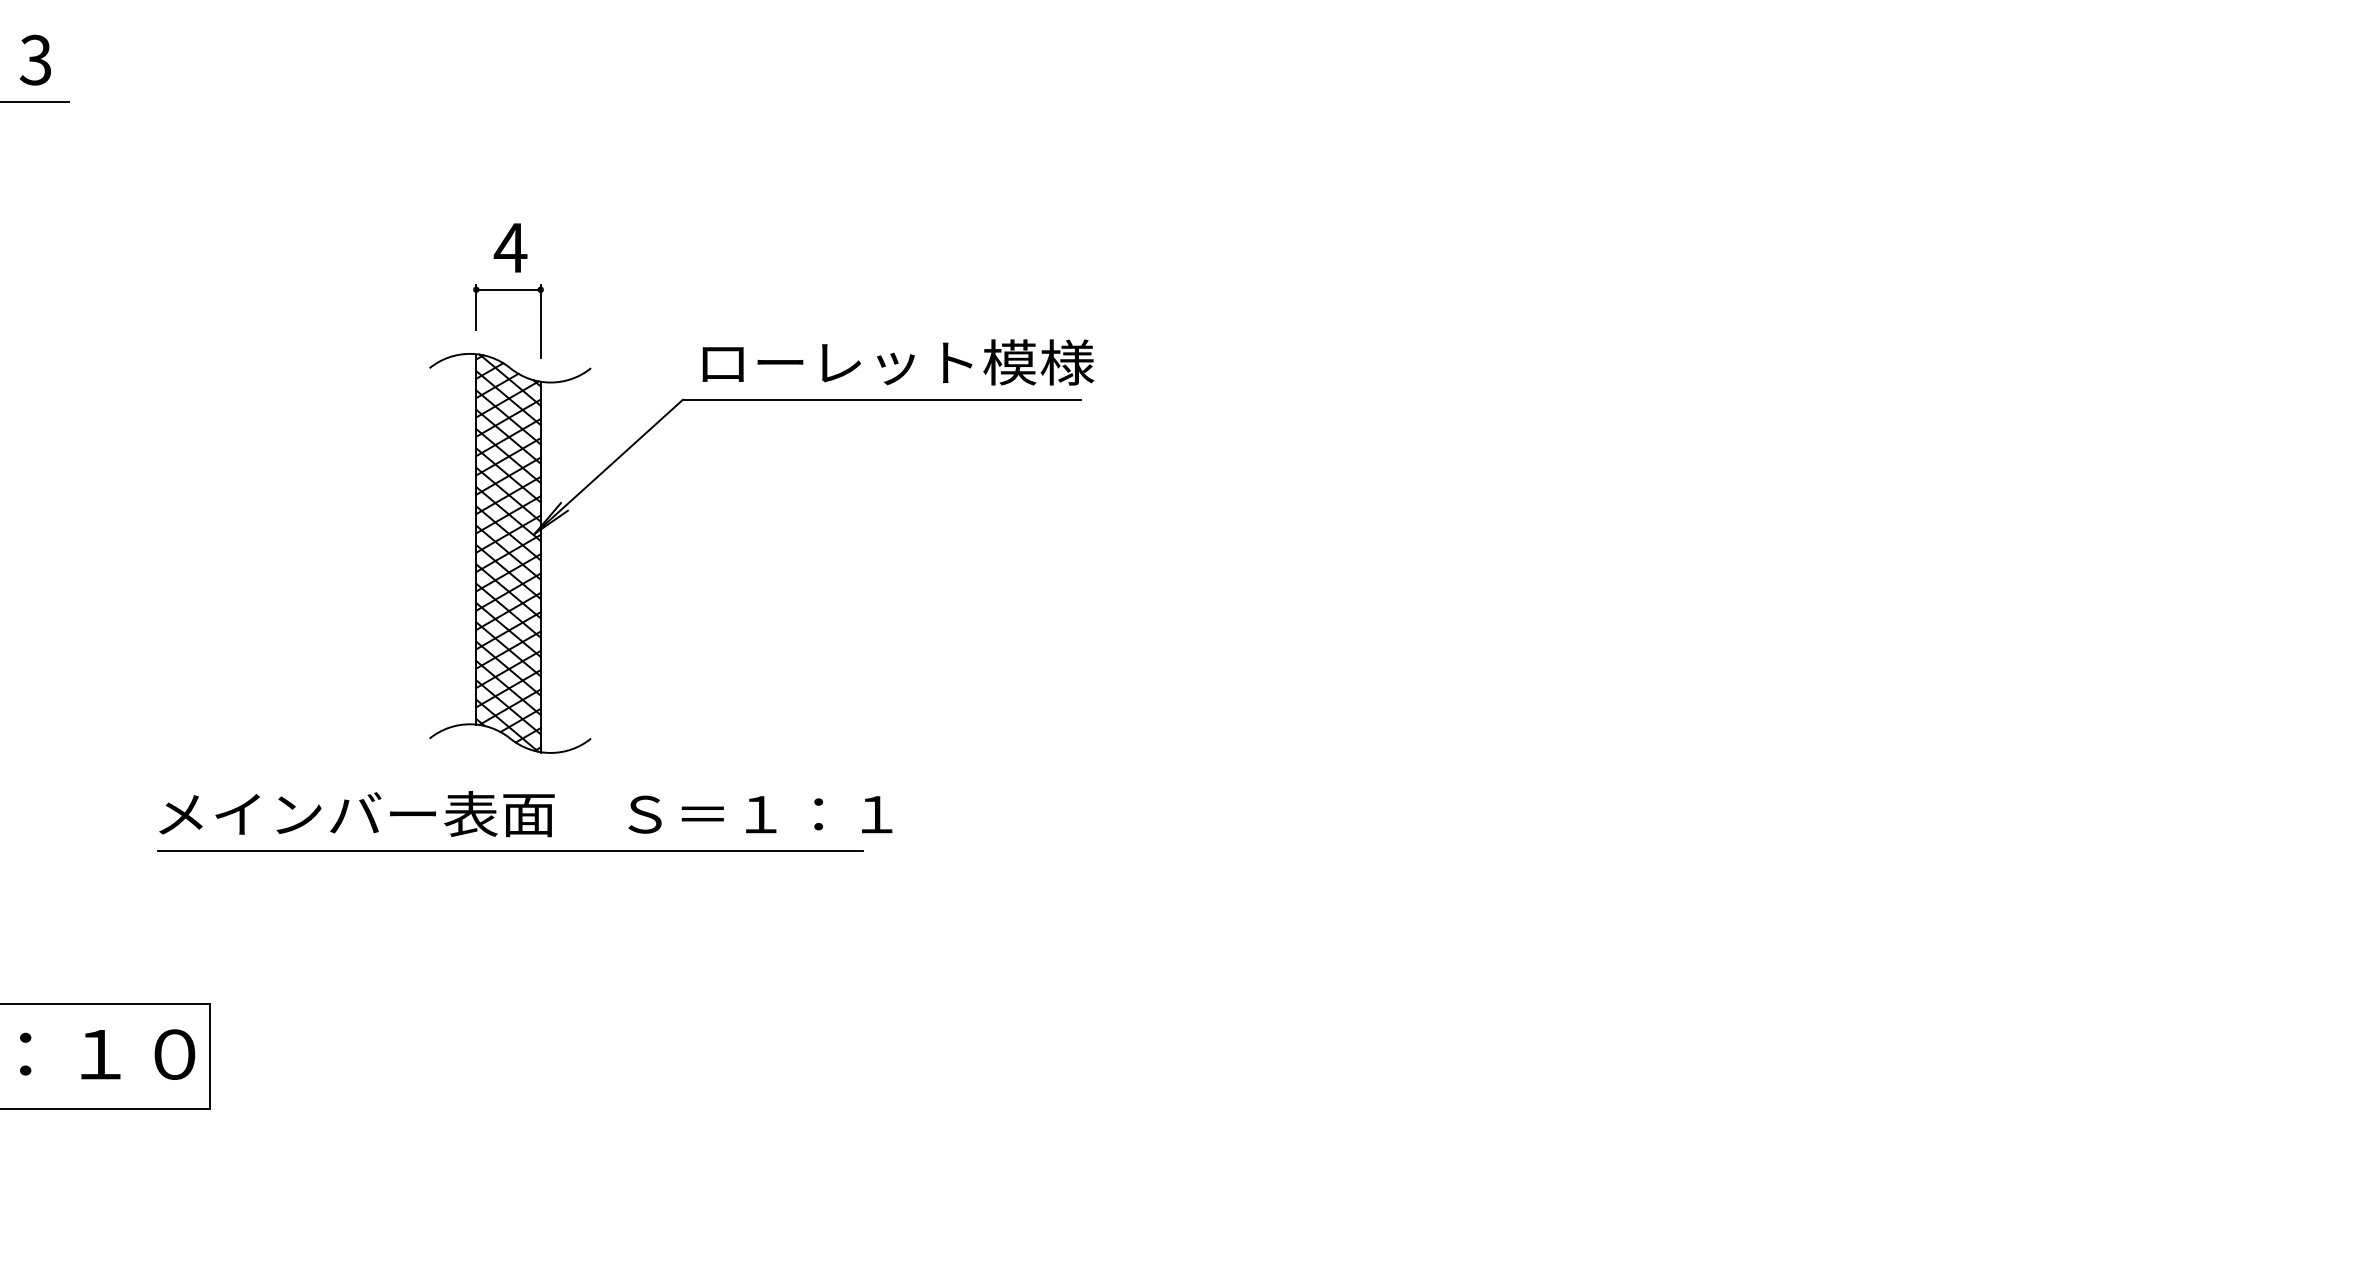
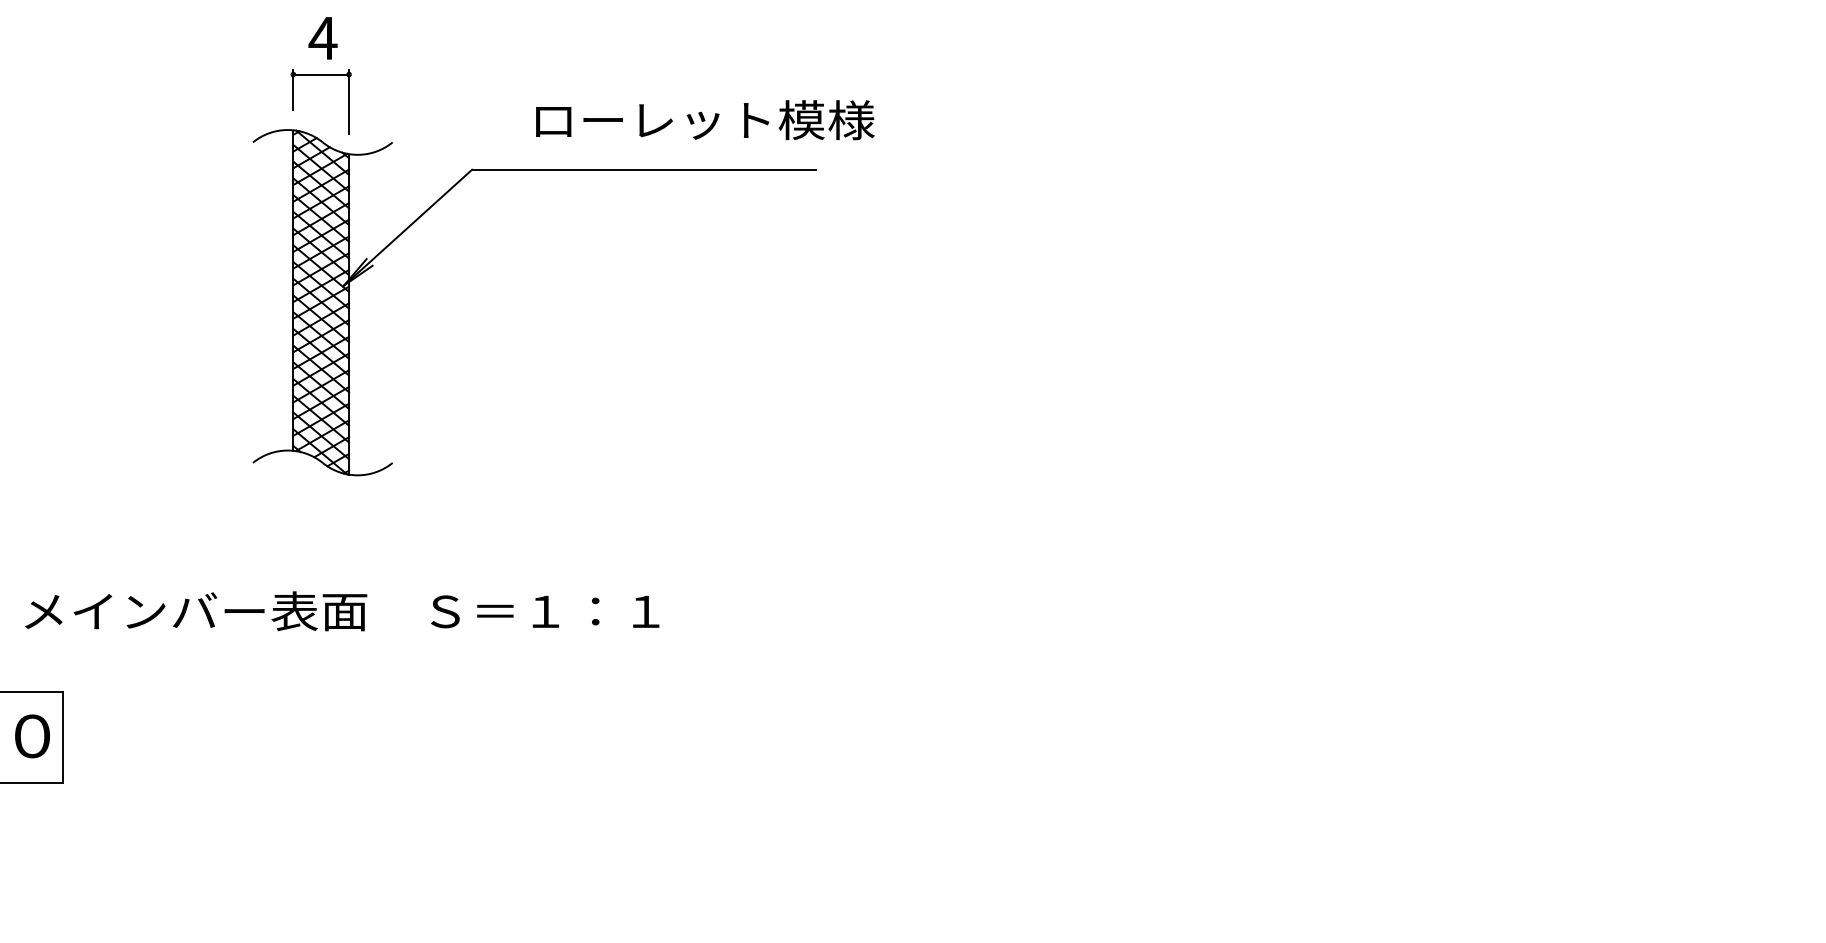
text: (898, 362) -> (705, 120), moved
text: (525, 814) -> (341, 611), moved
line: (510, 850) -> (322, 559), removed

